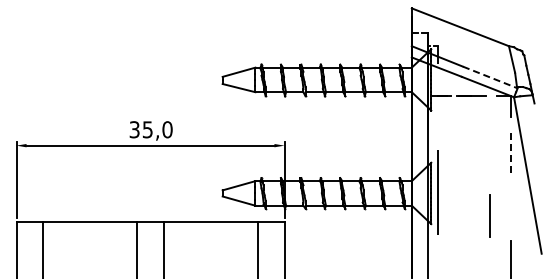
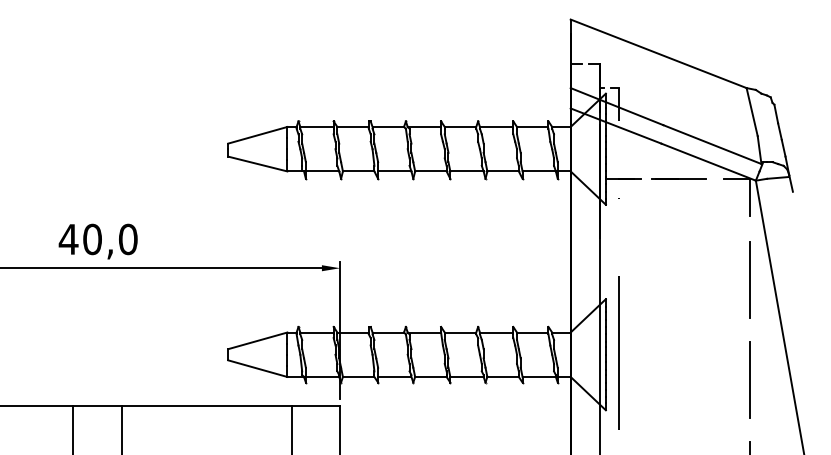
line: (490, 77) -> (713, 144), dashed -> solid
text: (140, 129) -> (79, 238), 35,0 -> 40,0
line: (511, 152) -> (751, 280), dashed -> solid
line: (489, 215) -> (749, 378), moved

